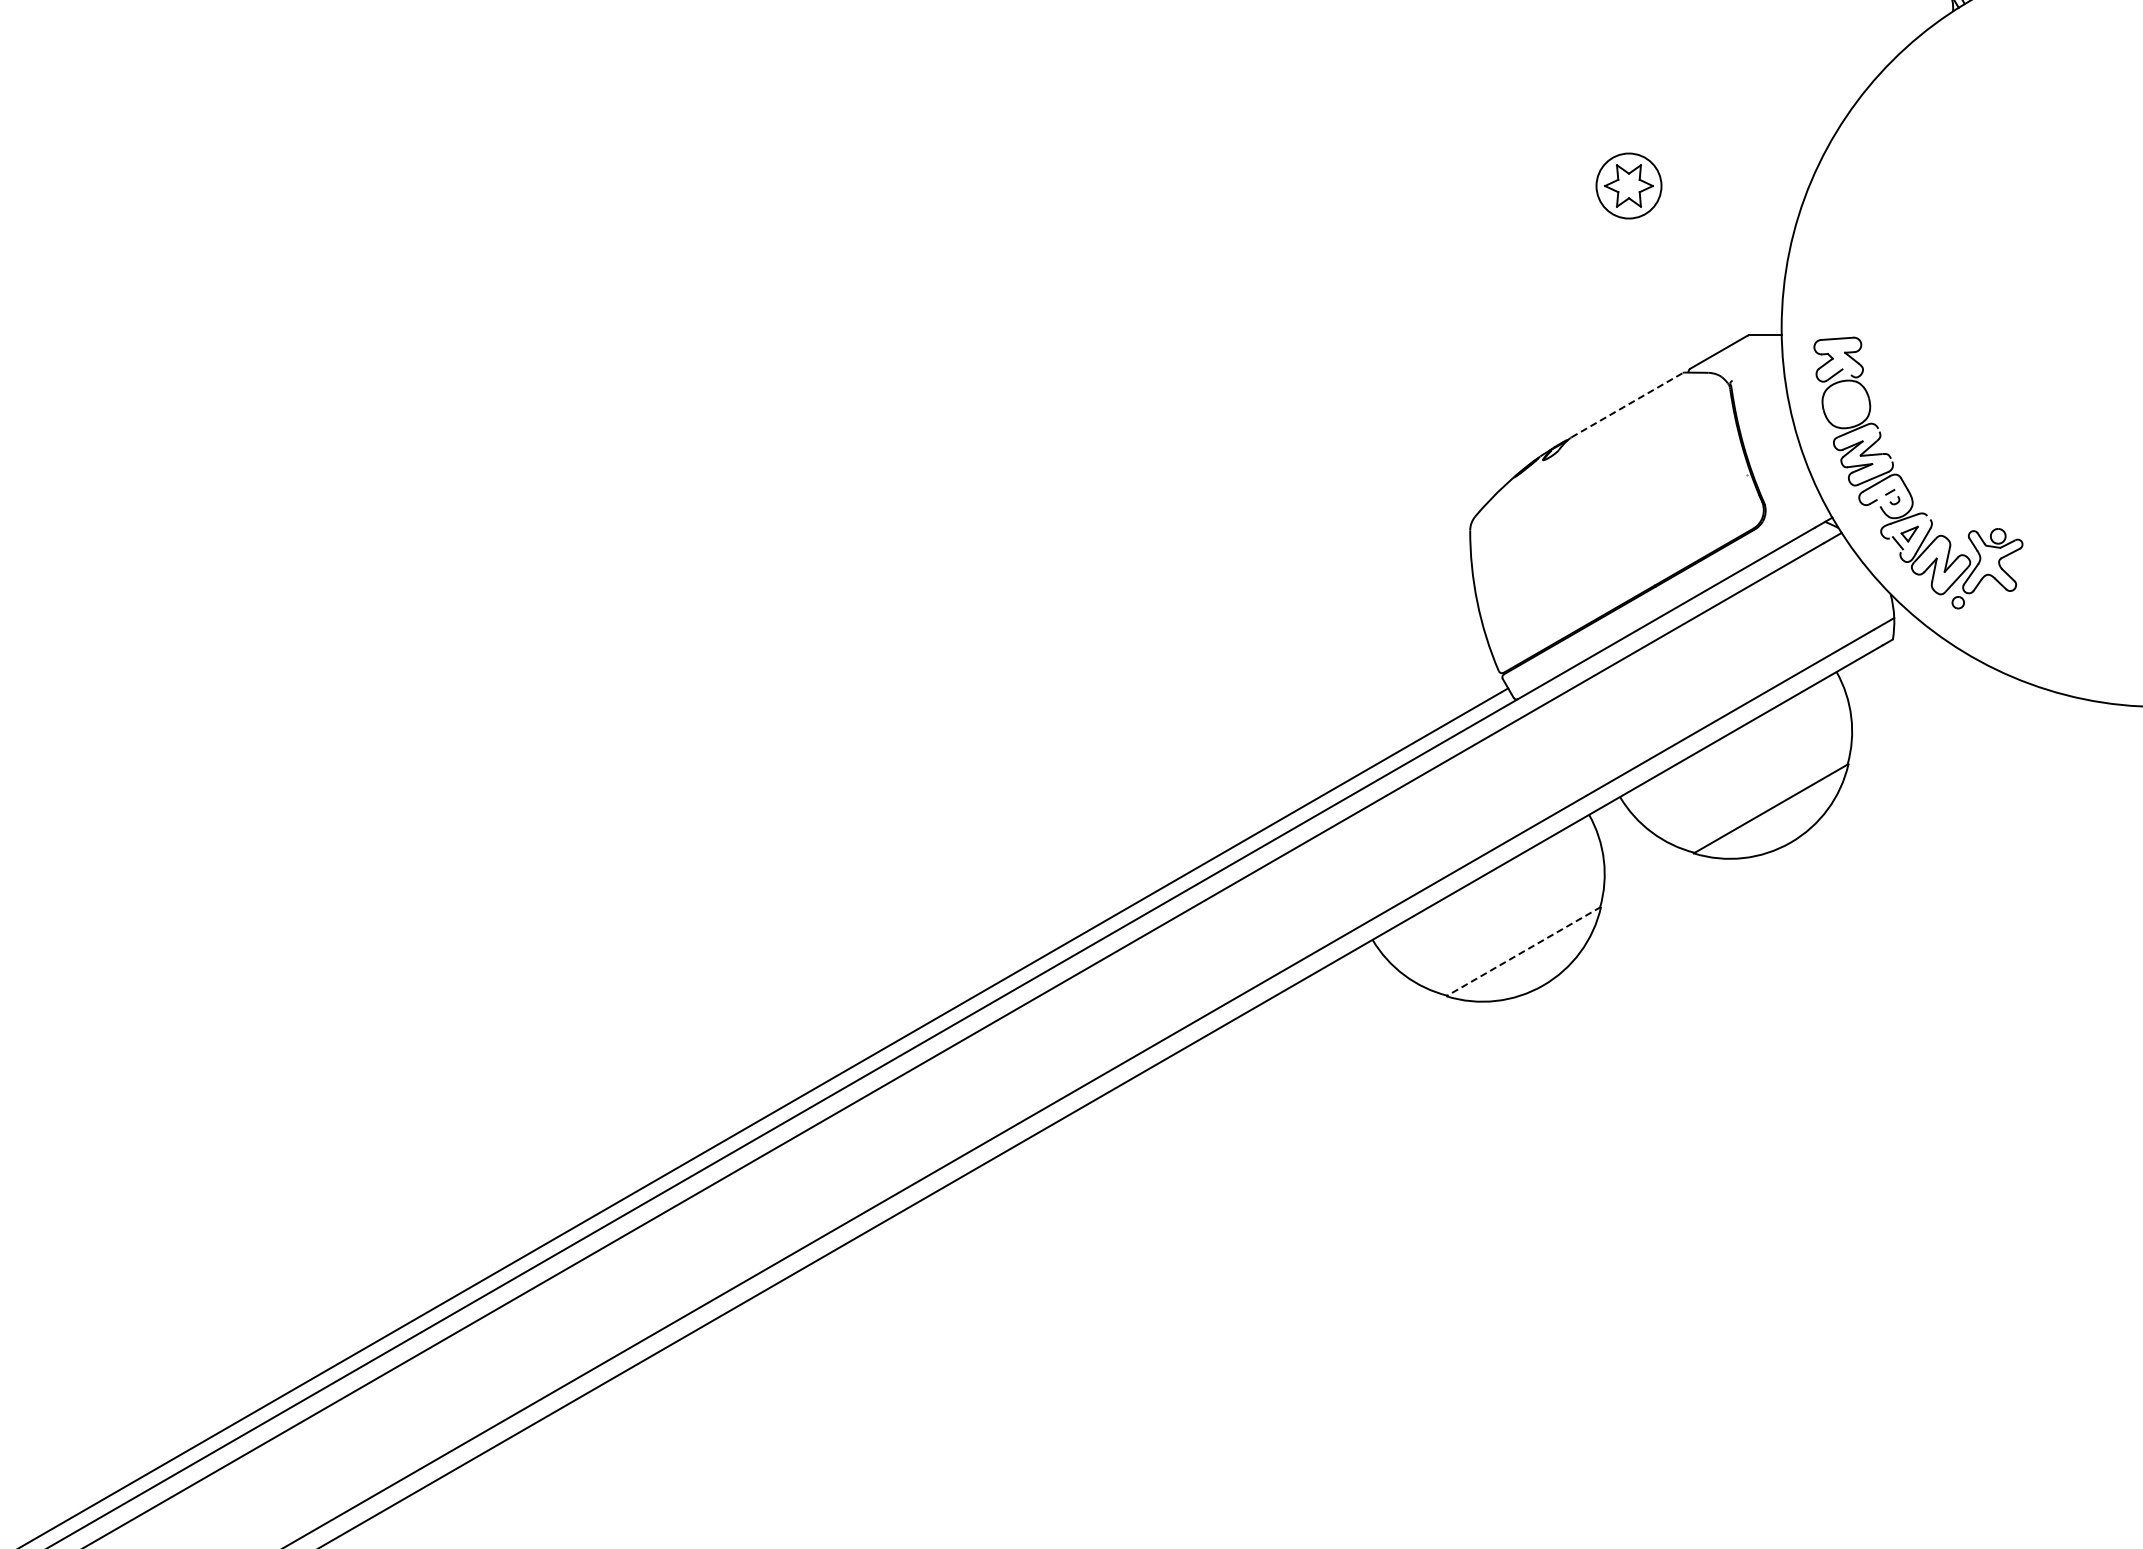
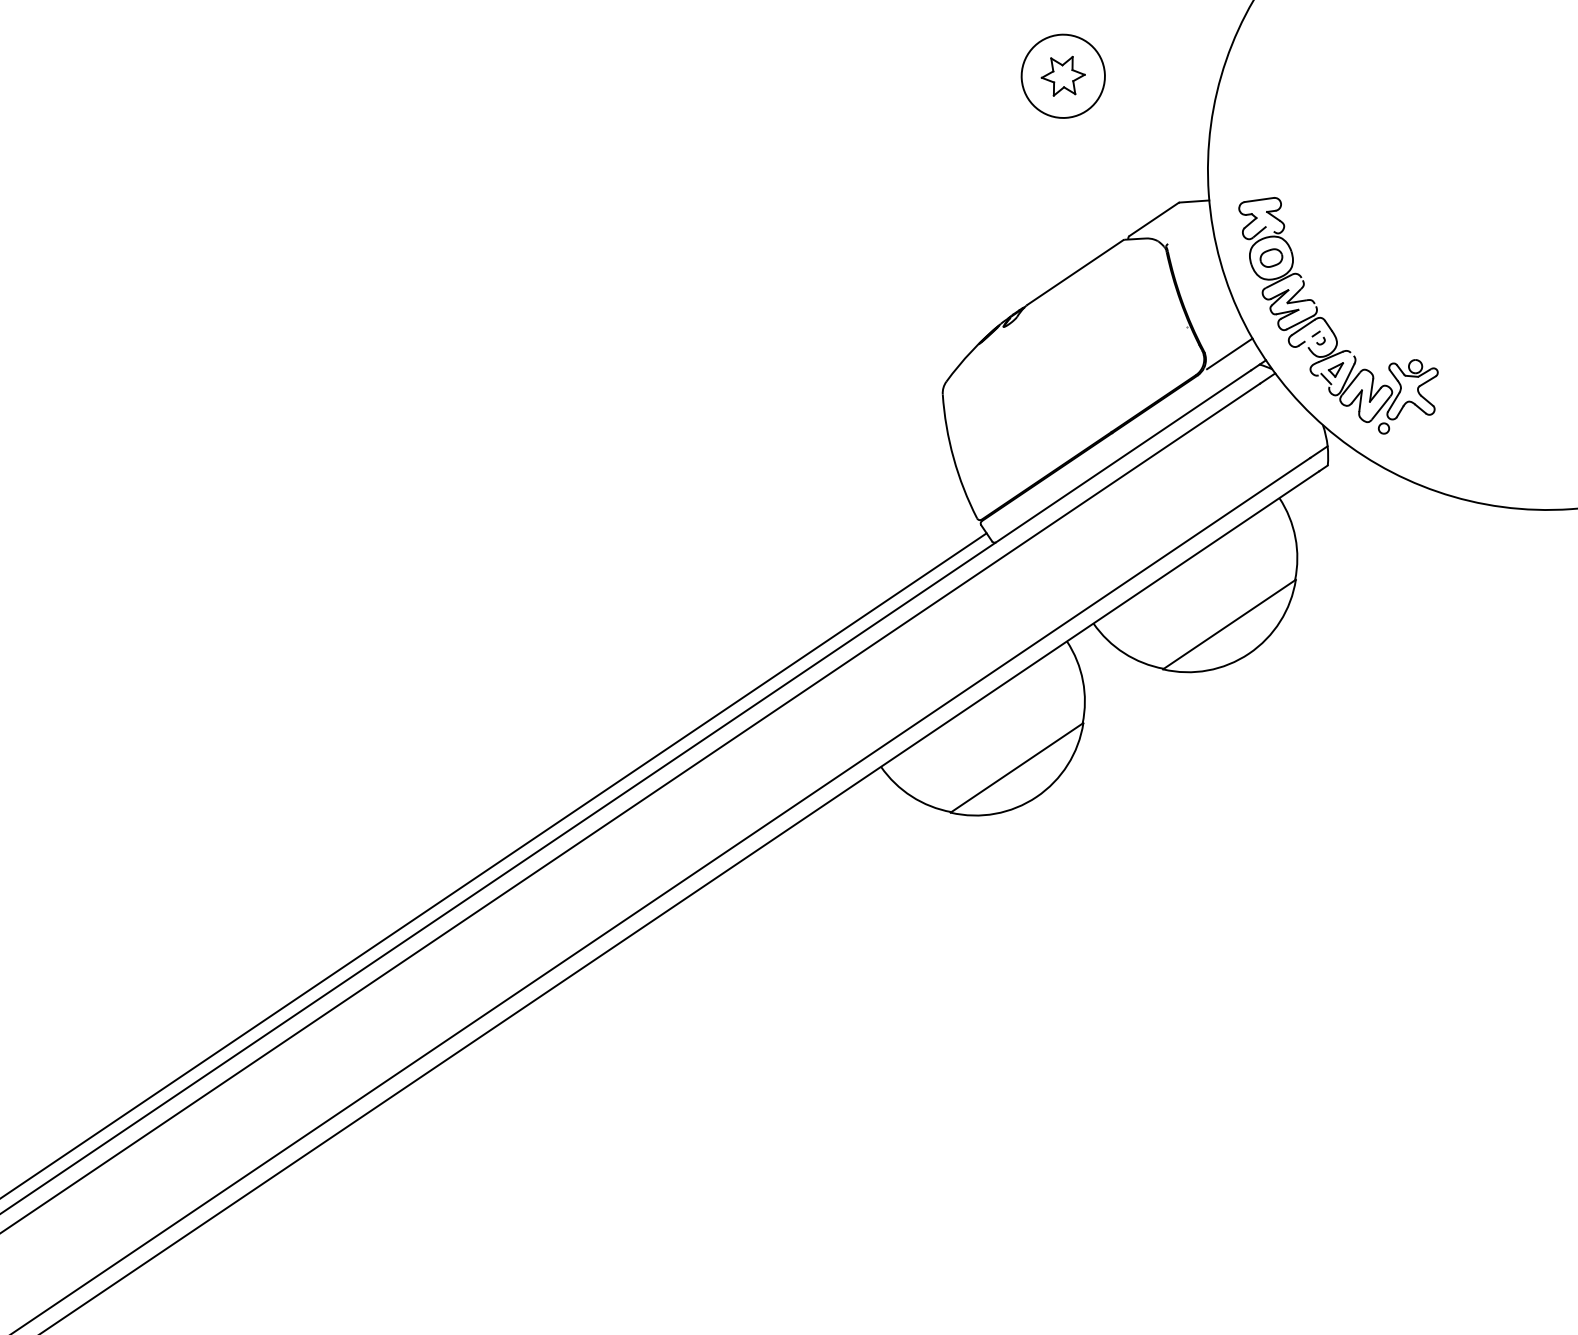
circle: (1628, 185) -> (1062, 75), size x1.43
part: (1846, 403) -> (1271, 257), added
line: (1627, 404) -> (1075, 271), dashed -> solid
line: (1792, 507) -> (1229, 353), added
line: (1523, 951) -> (1016, 767), dashed -> solid

